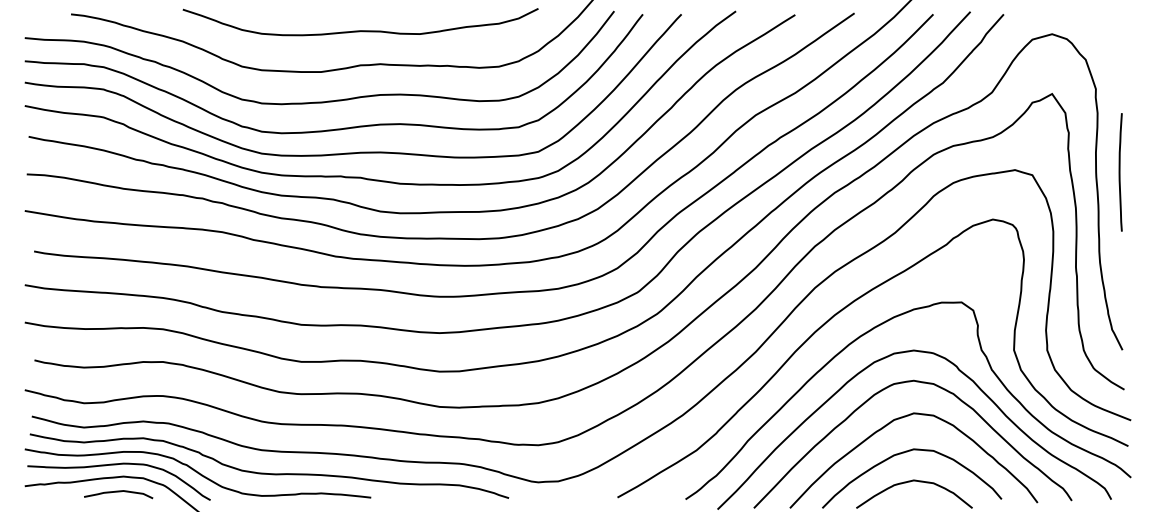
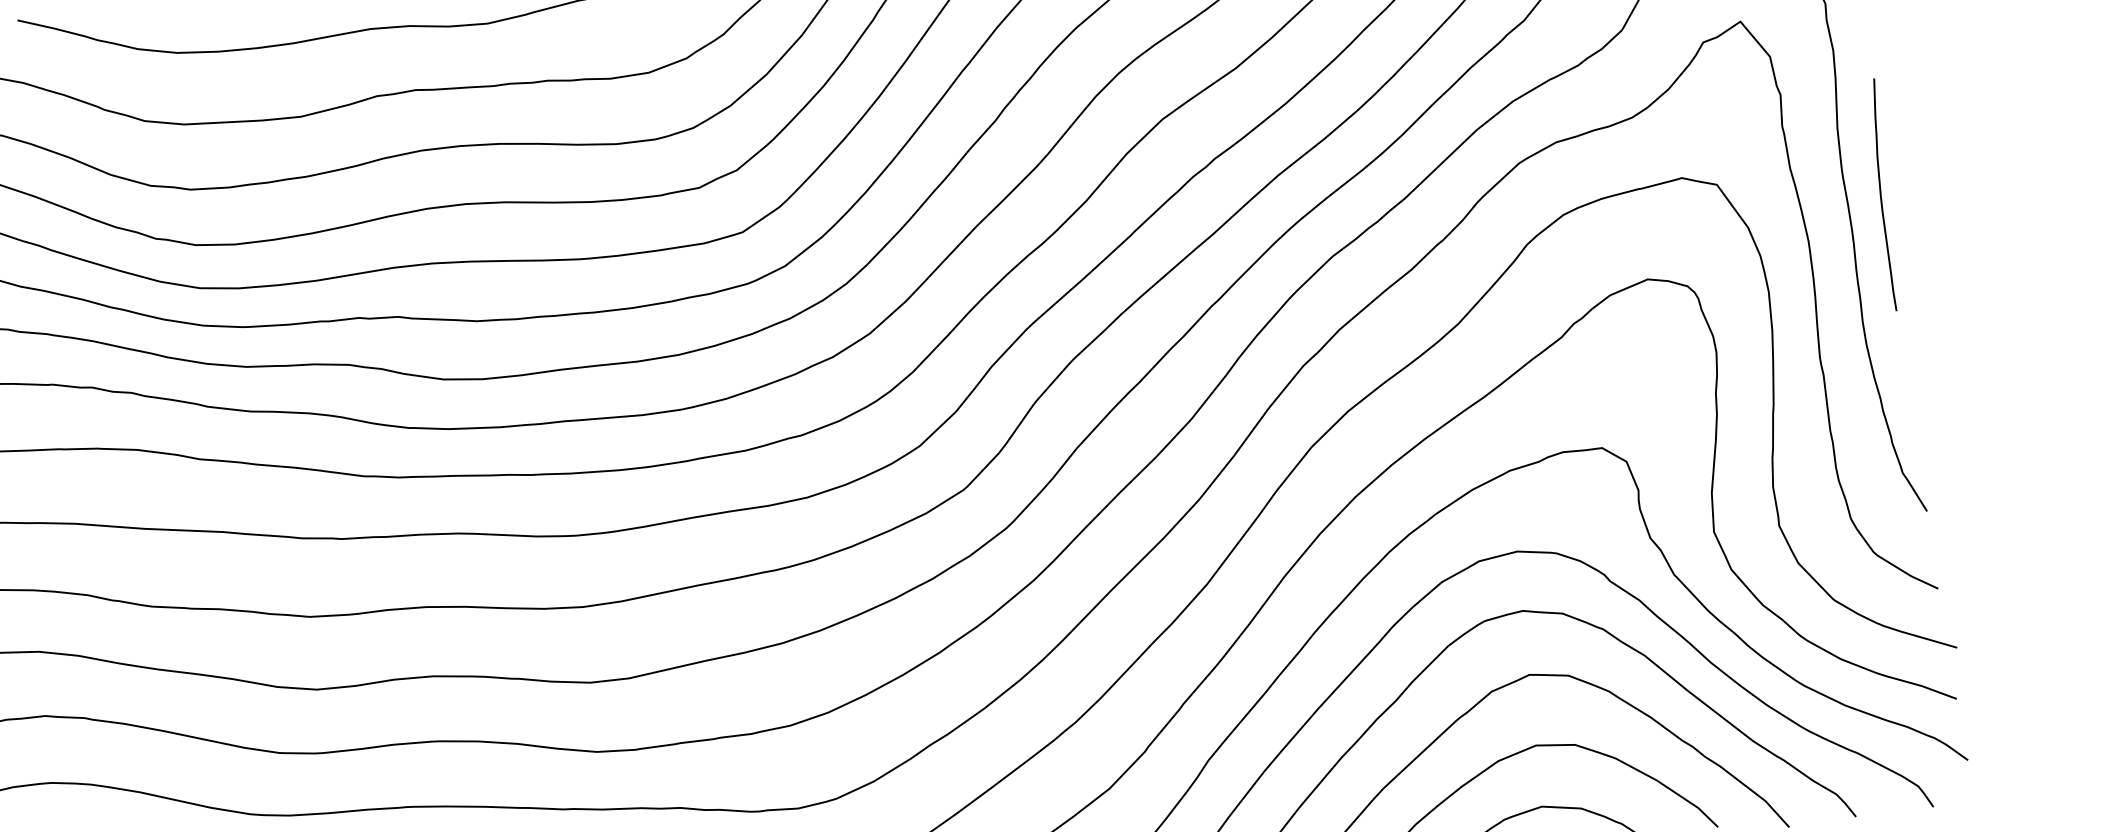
curve: (1120, 172) -> (1882, 195), moved

